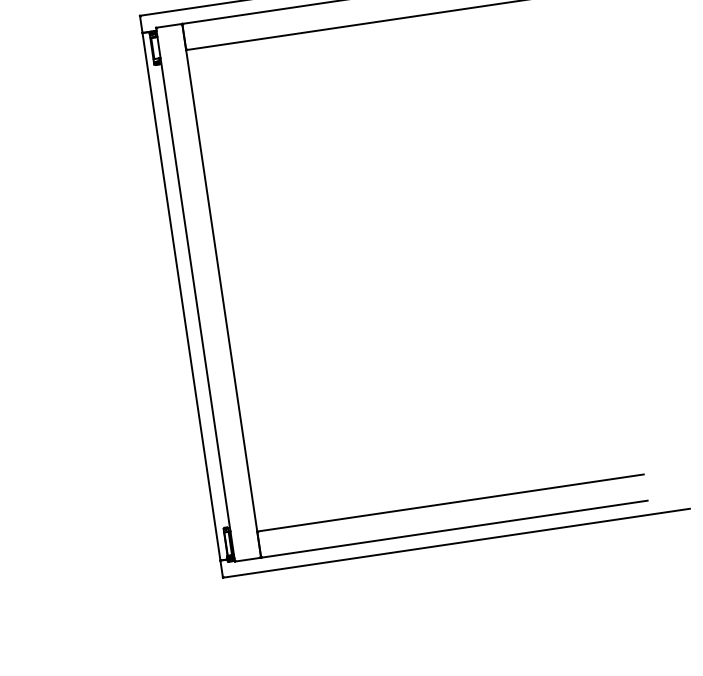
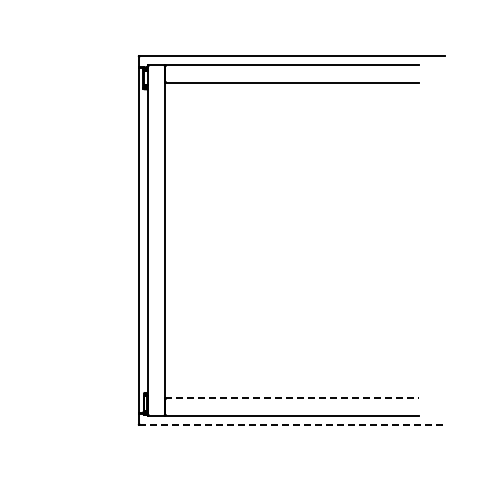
line: (451, 503) -> (292, 398), solid -> dashed
line: (456, 542) -> (292, 424), solid -> dashed

